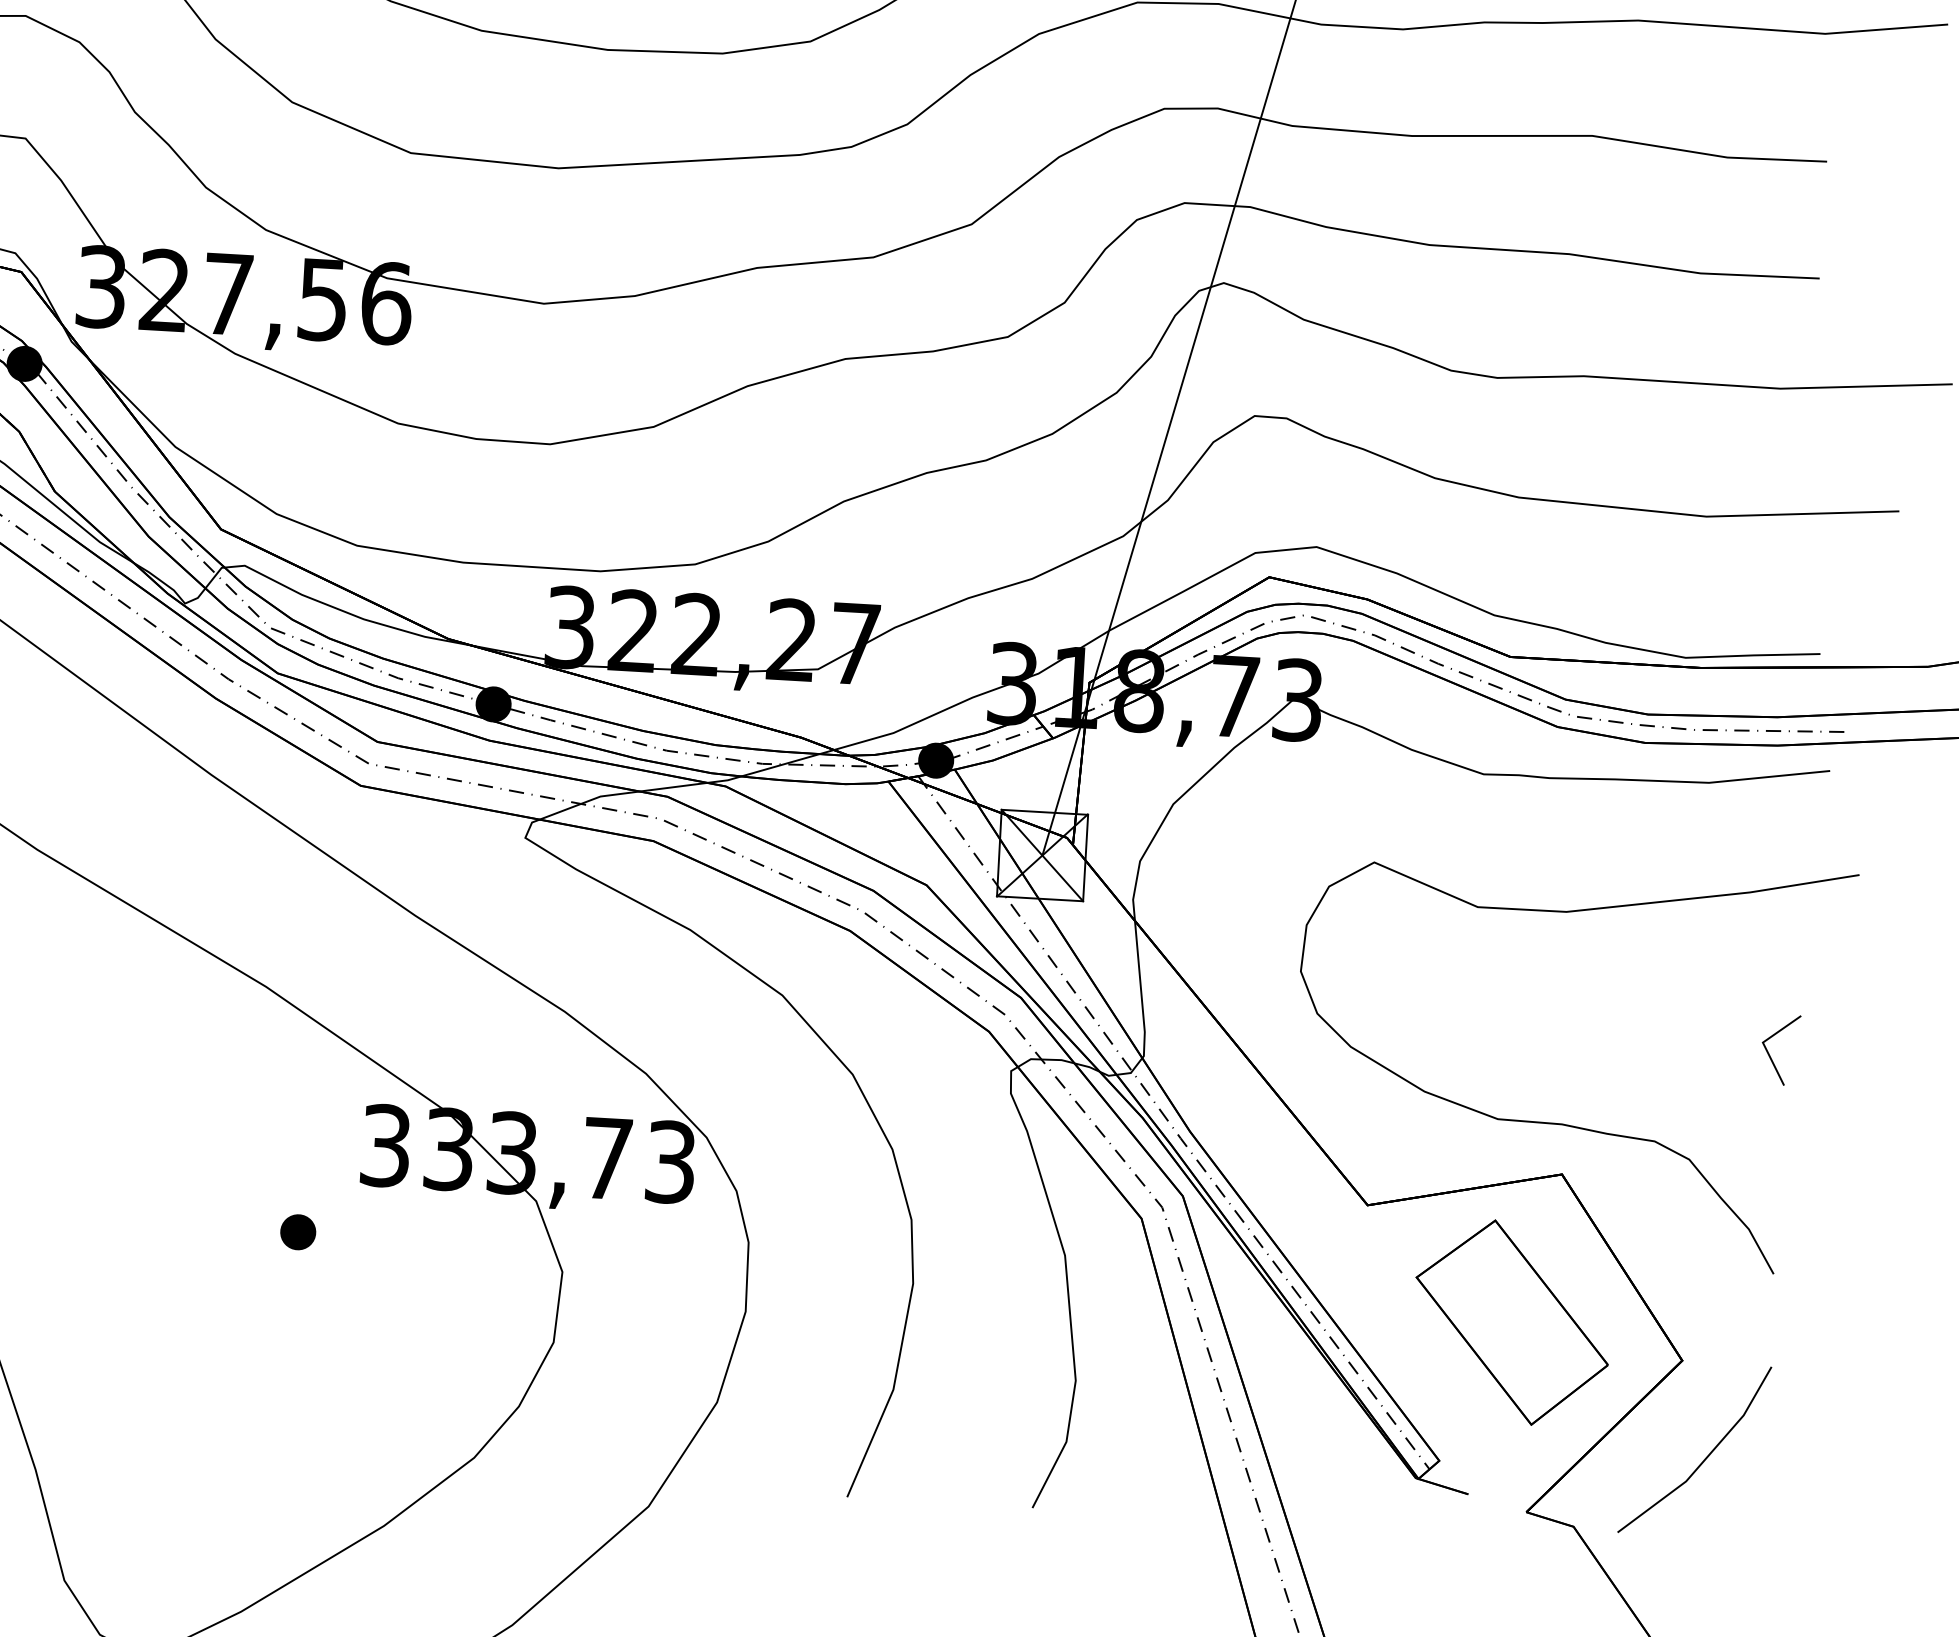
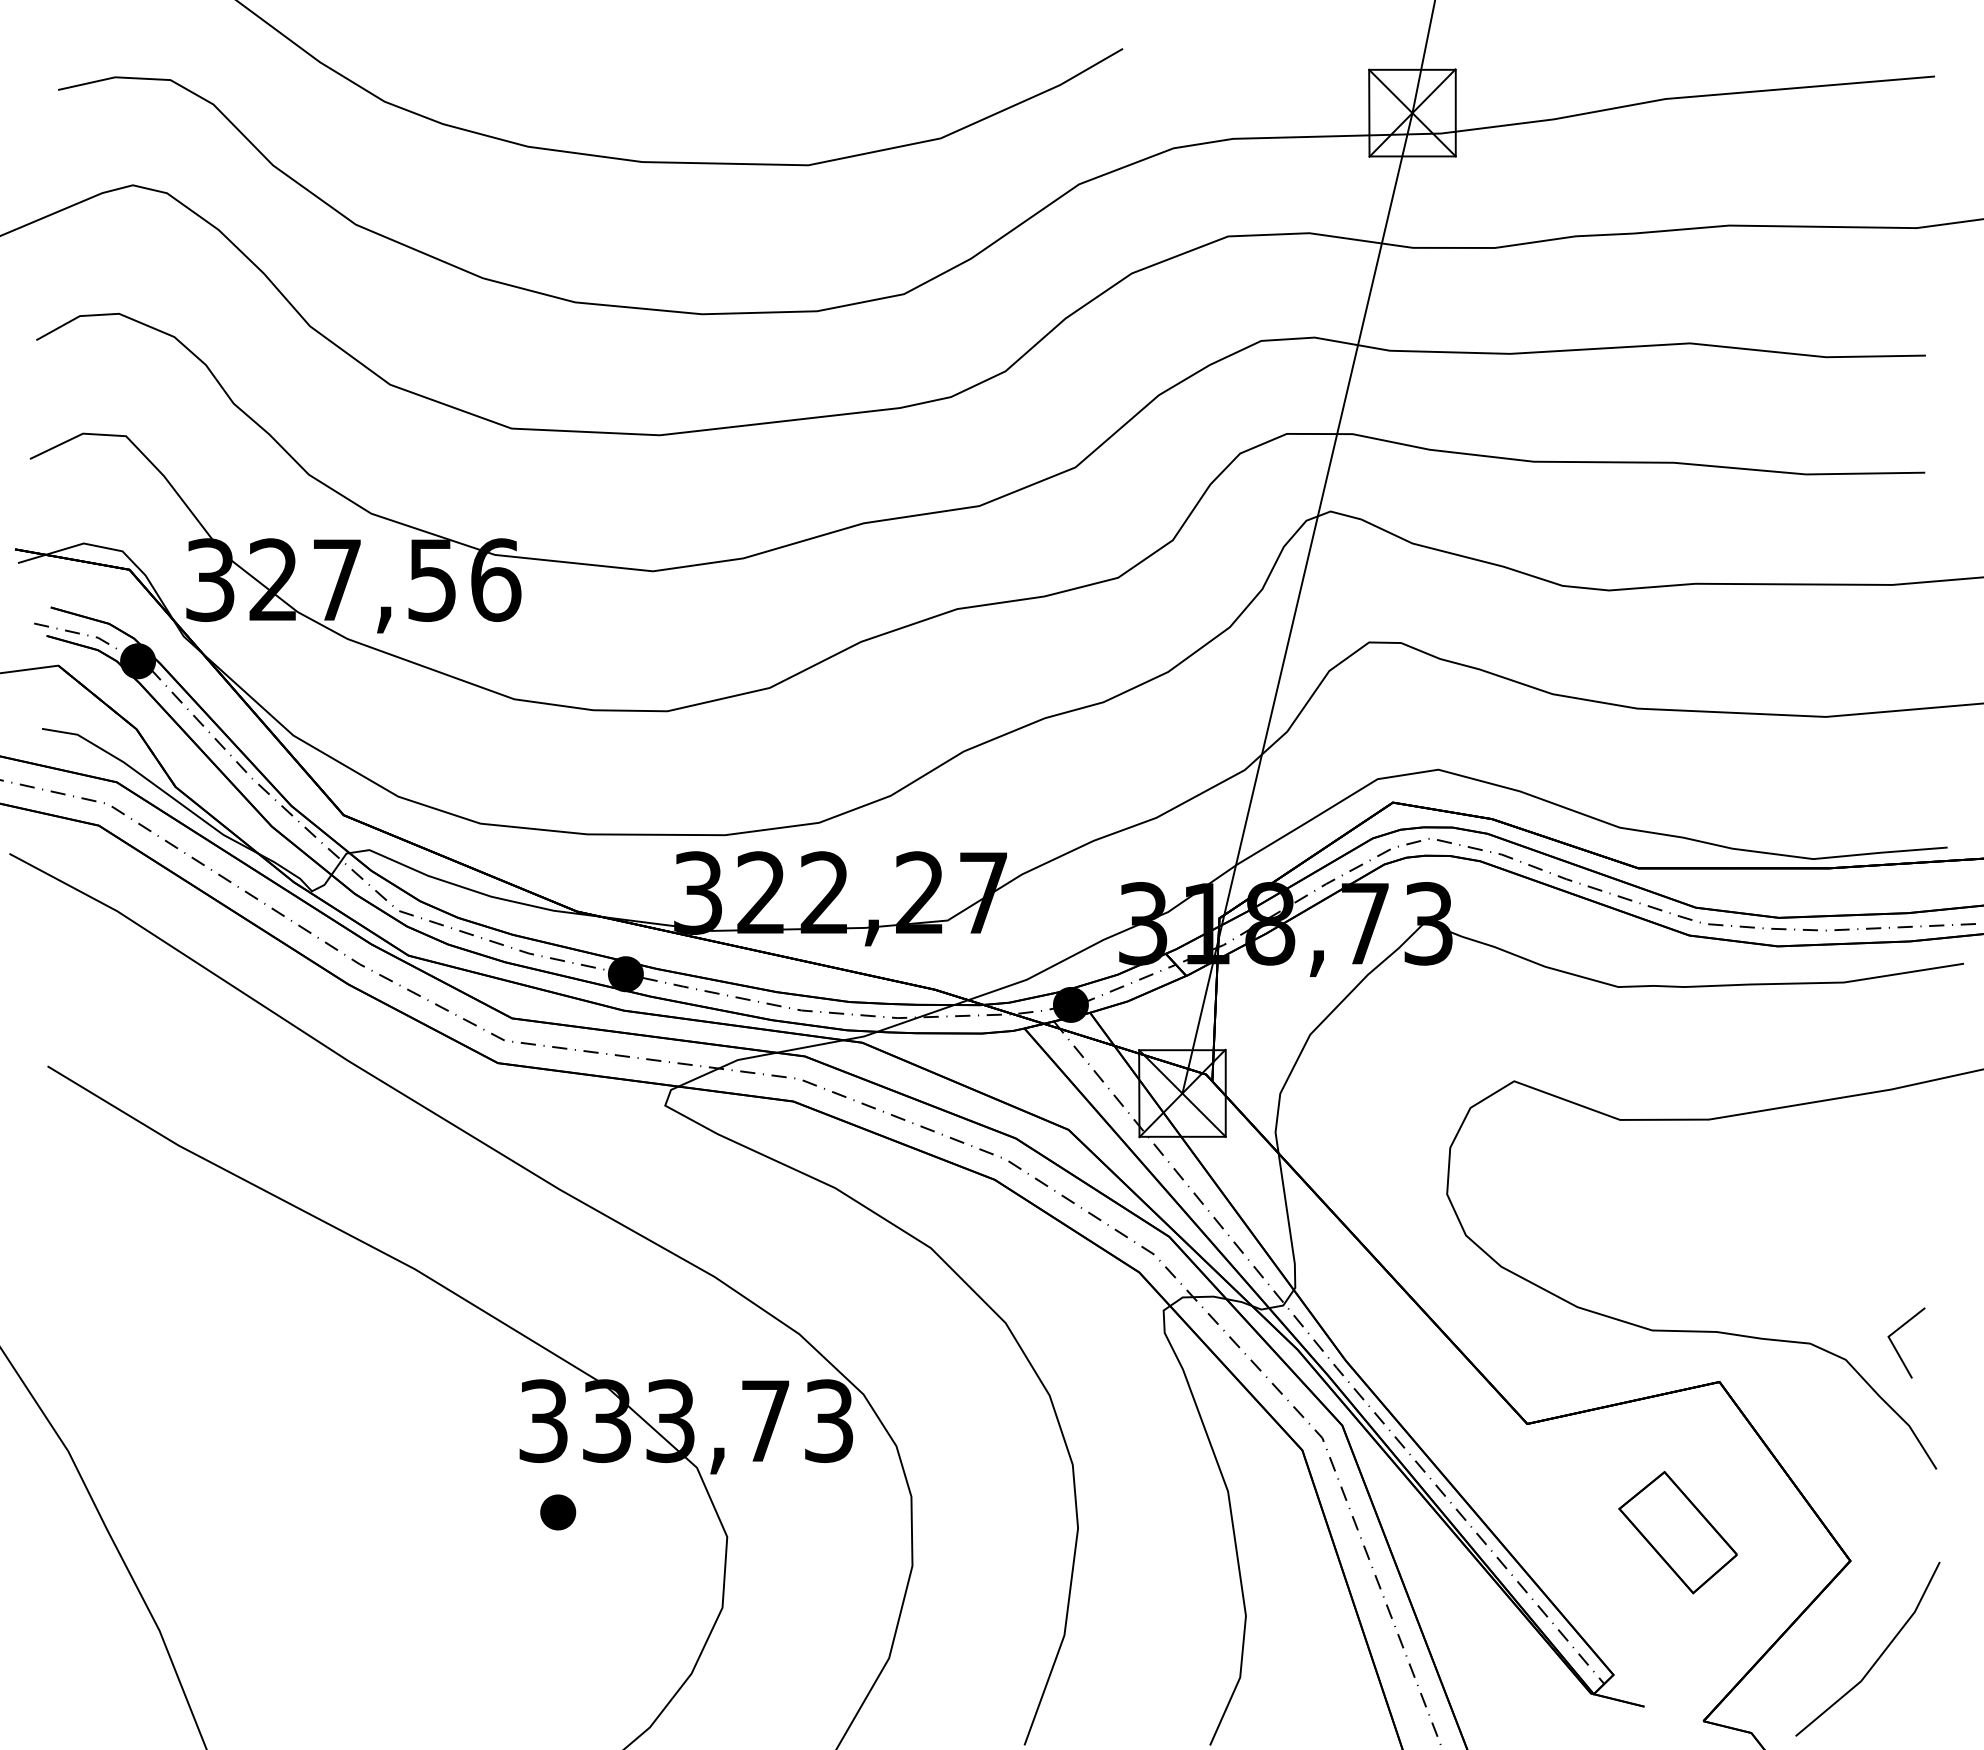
line: (1770, 1054) -> (1896, 1348), moved
part: (298, 1232) -> (558, 1512), moved
part: (1511, 1322) -> (1677, 1532), size x0.6

